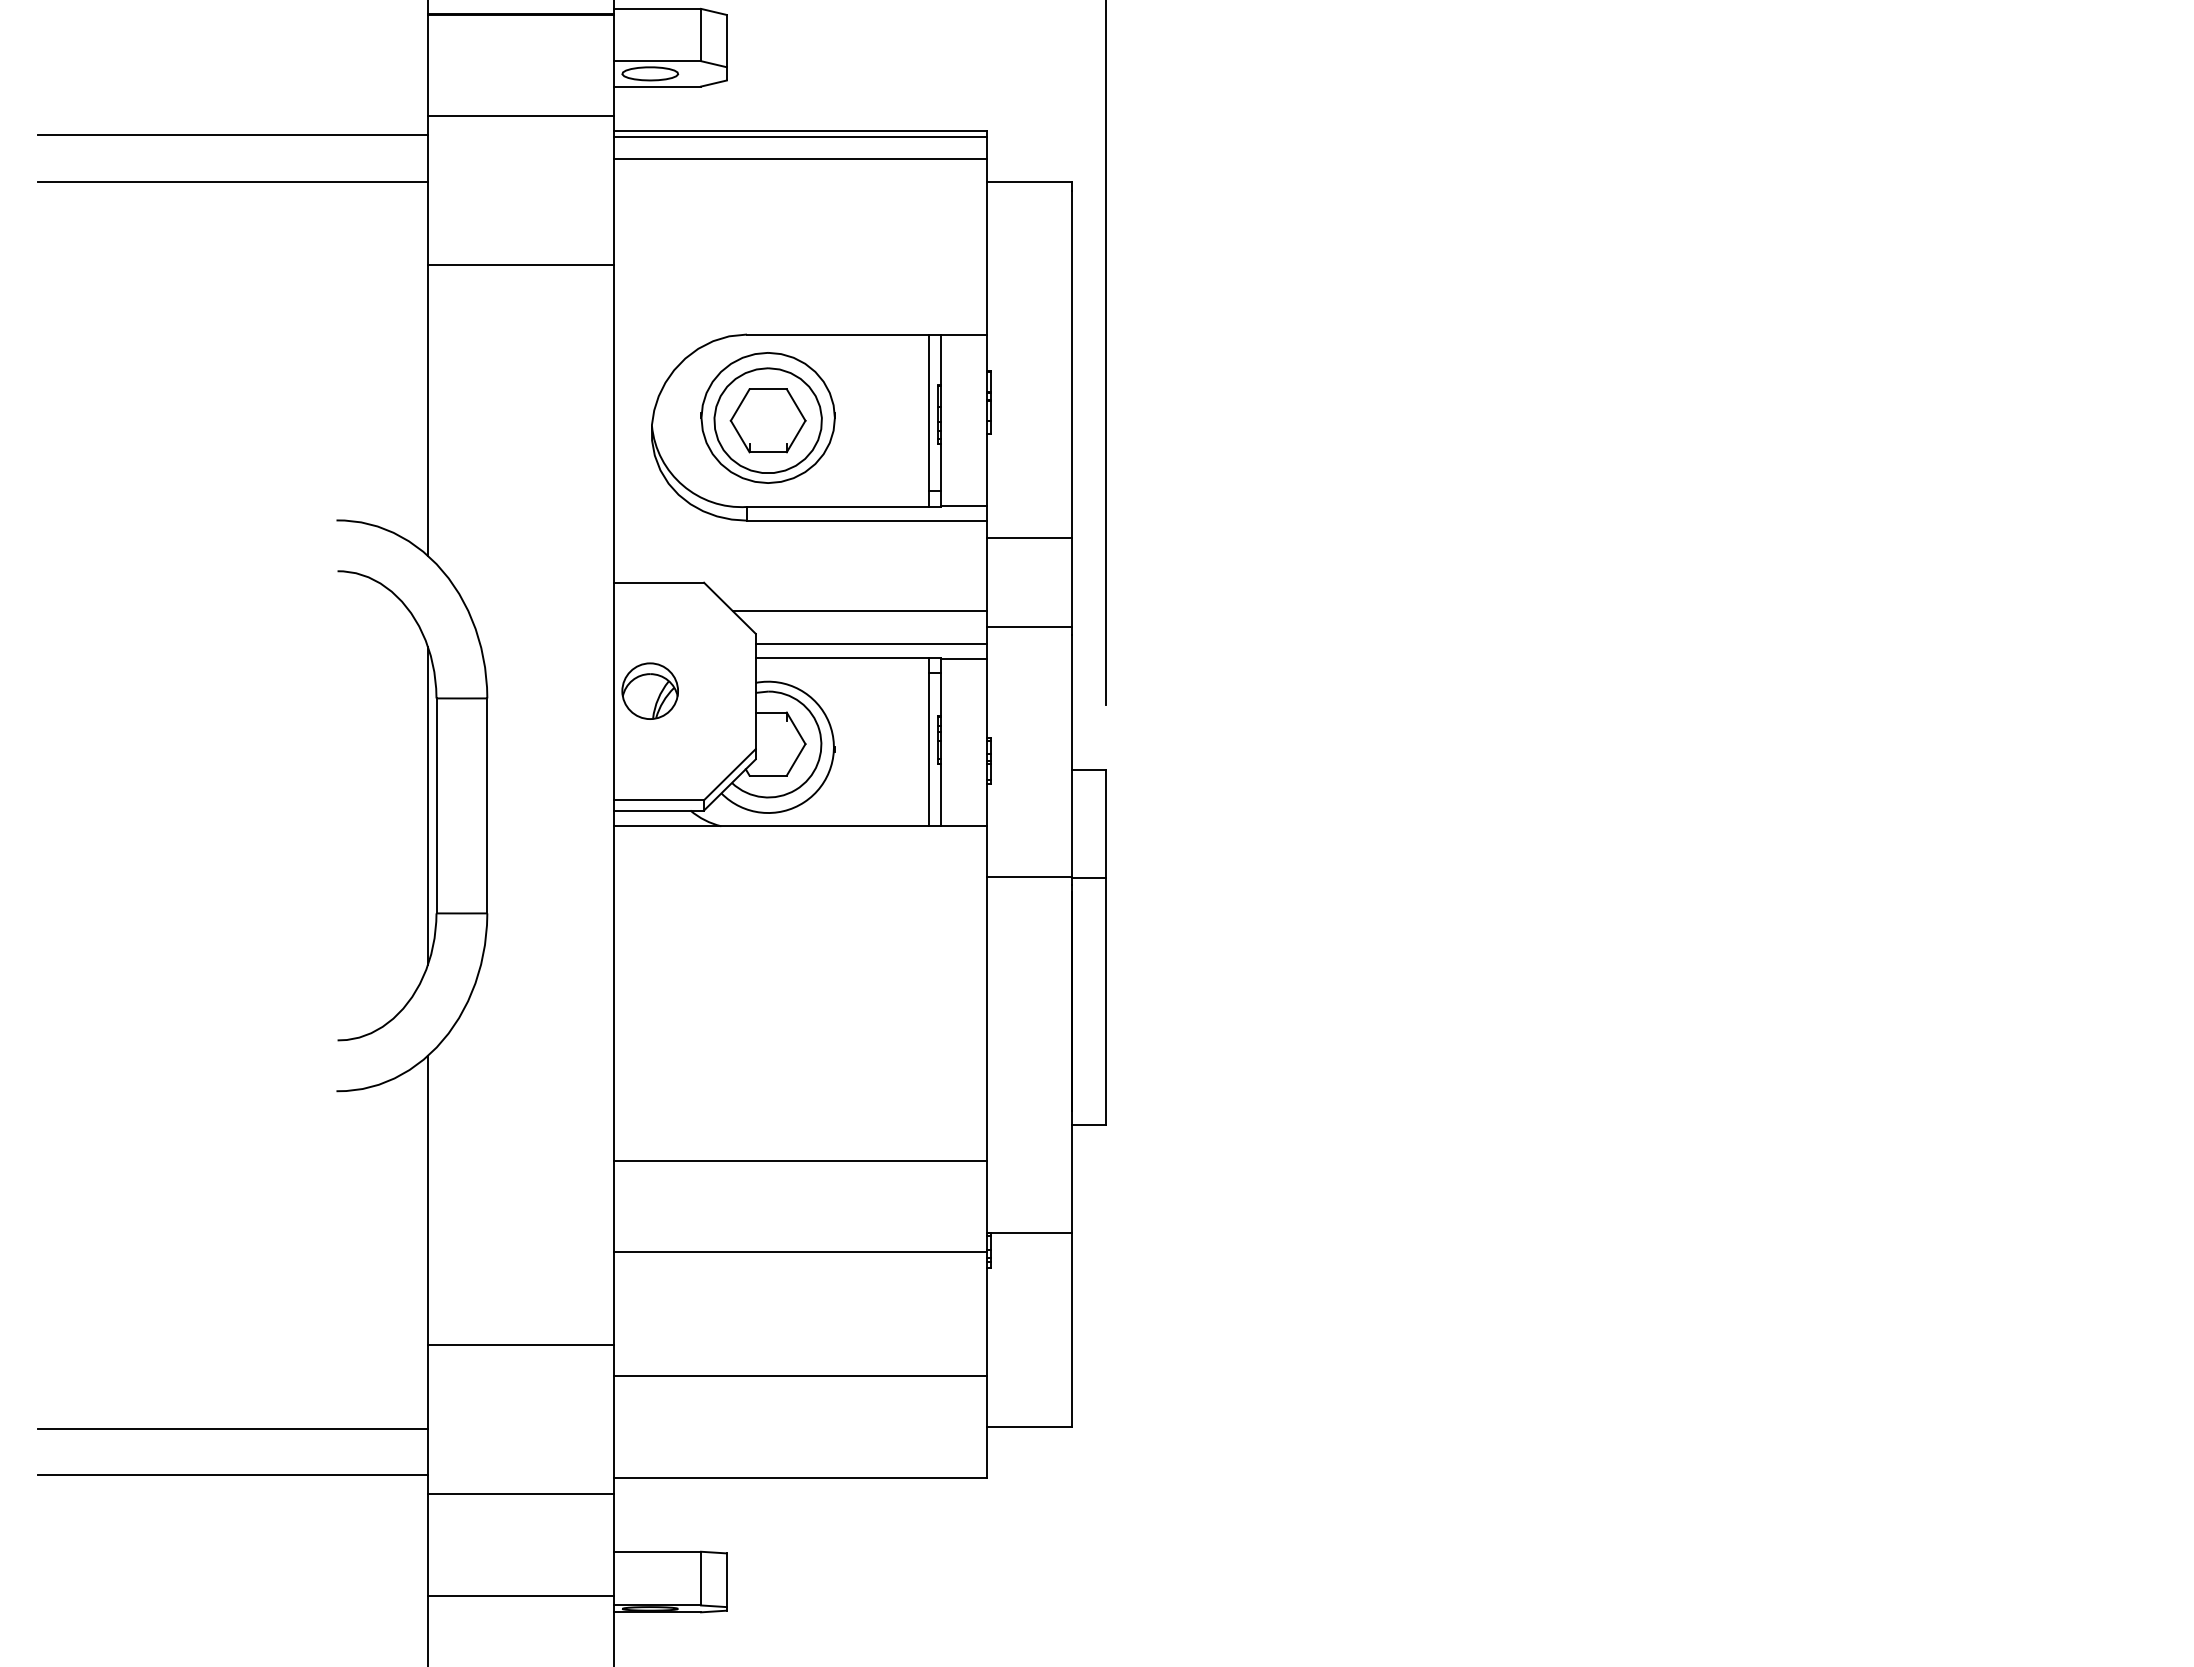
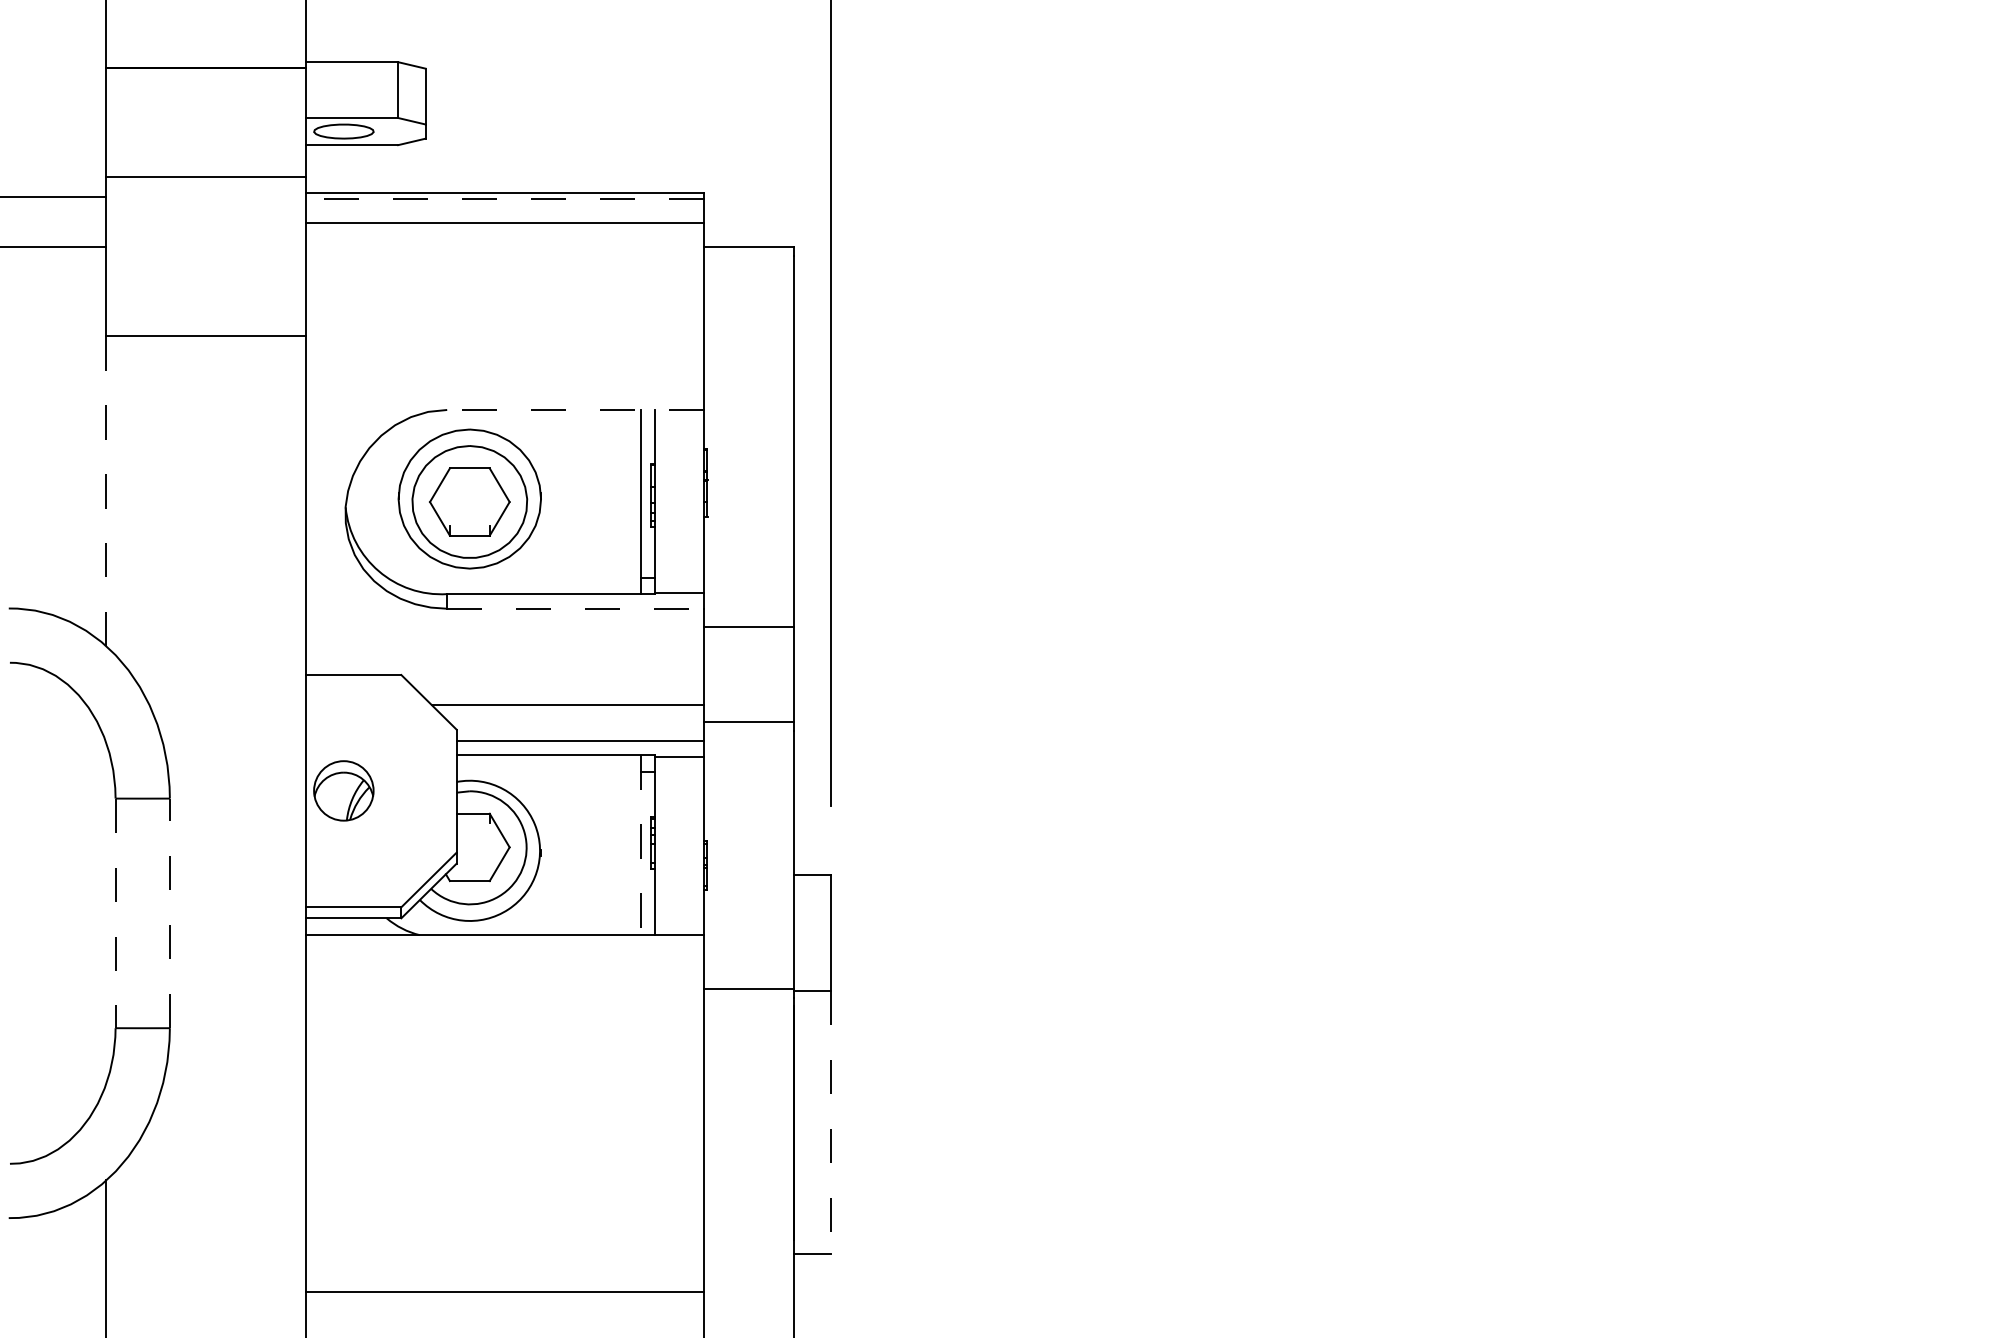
line: (800, 136) -> (504, 198), solid -> dashed
line: (866, 334) -> (574, 409), solid -> dashed
line: (427, 411) -> (105, 492), solid -> dashed
line: (867, 520) -> (575, 608), solid -> dashed
line: (928, 742) -> (641, 845), solid -> dashed
line: (427, 805) -> (105, 912), removed
line: (487, 805) -> (170, 912), solid -> dashed
line: (436, 806) -> (115, 914), solid -> dashed
line: (1106, 1002) -> (831, 1123), solid -> dashed

